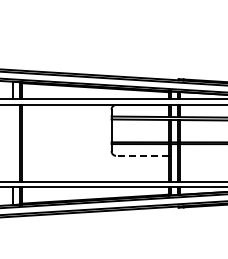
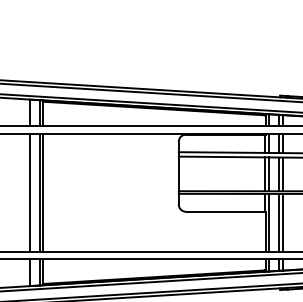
line: (12, 143) -> (28, 192), added
line: (142, 155) -> (225, 211), dashed -> solid

